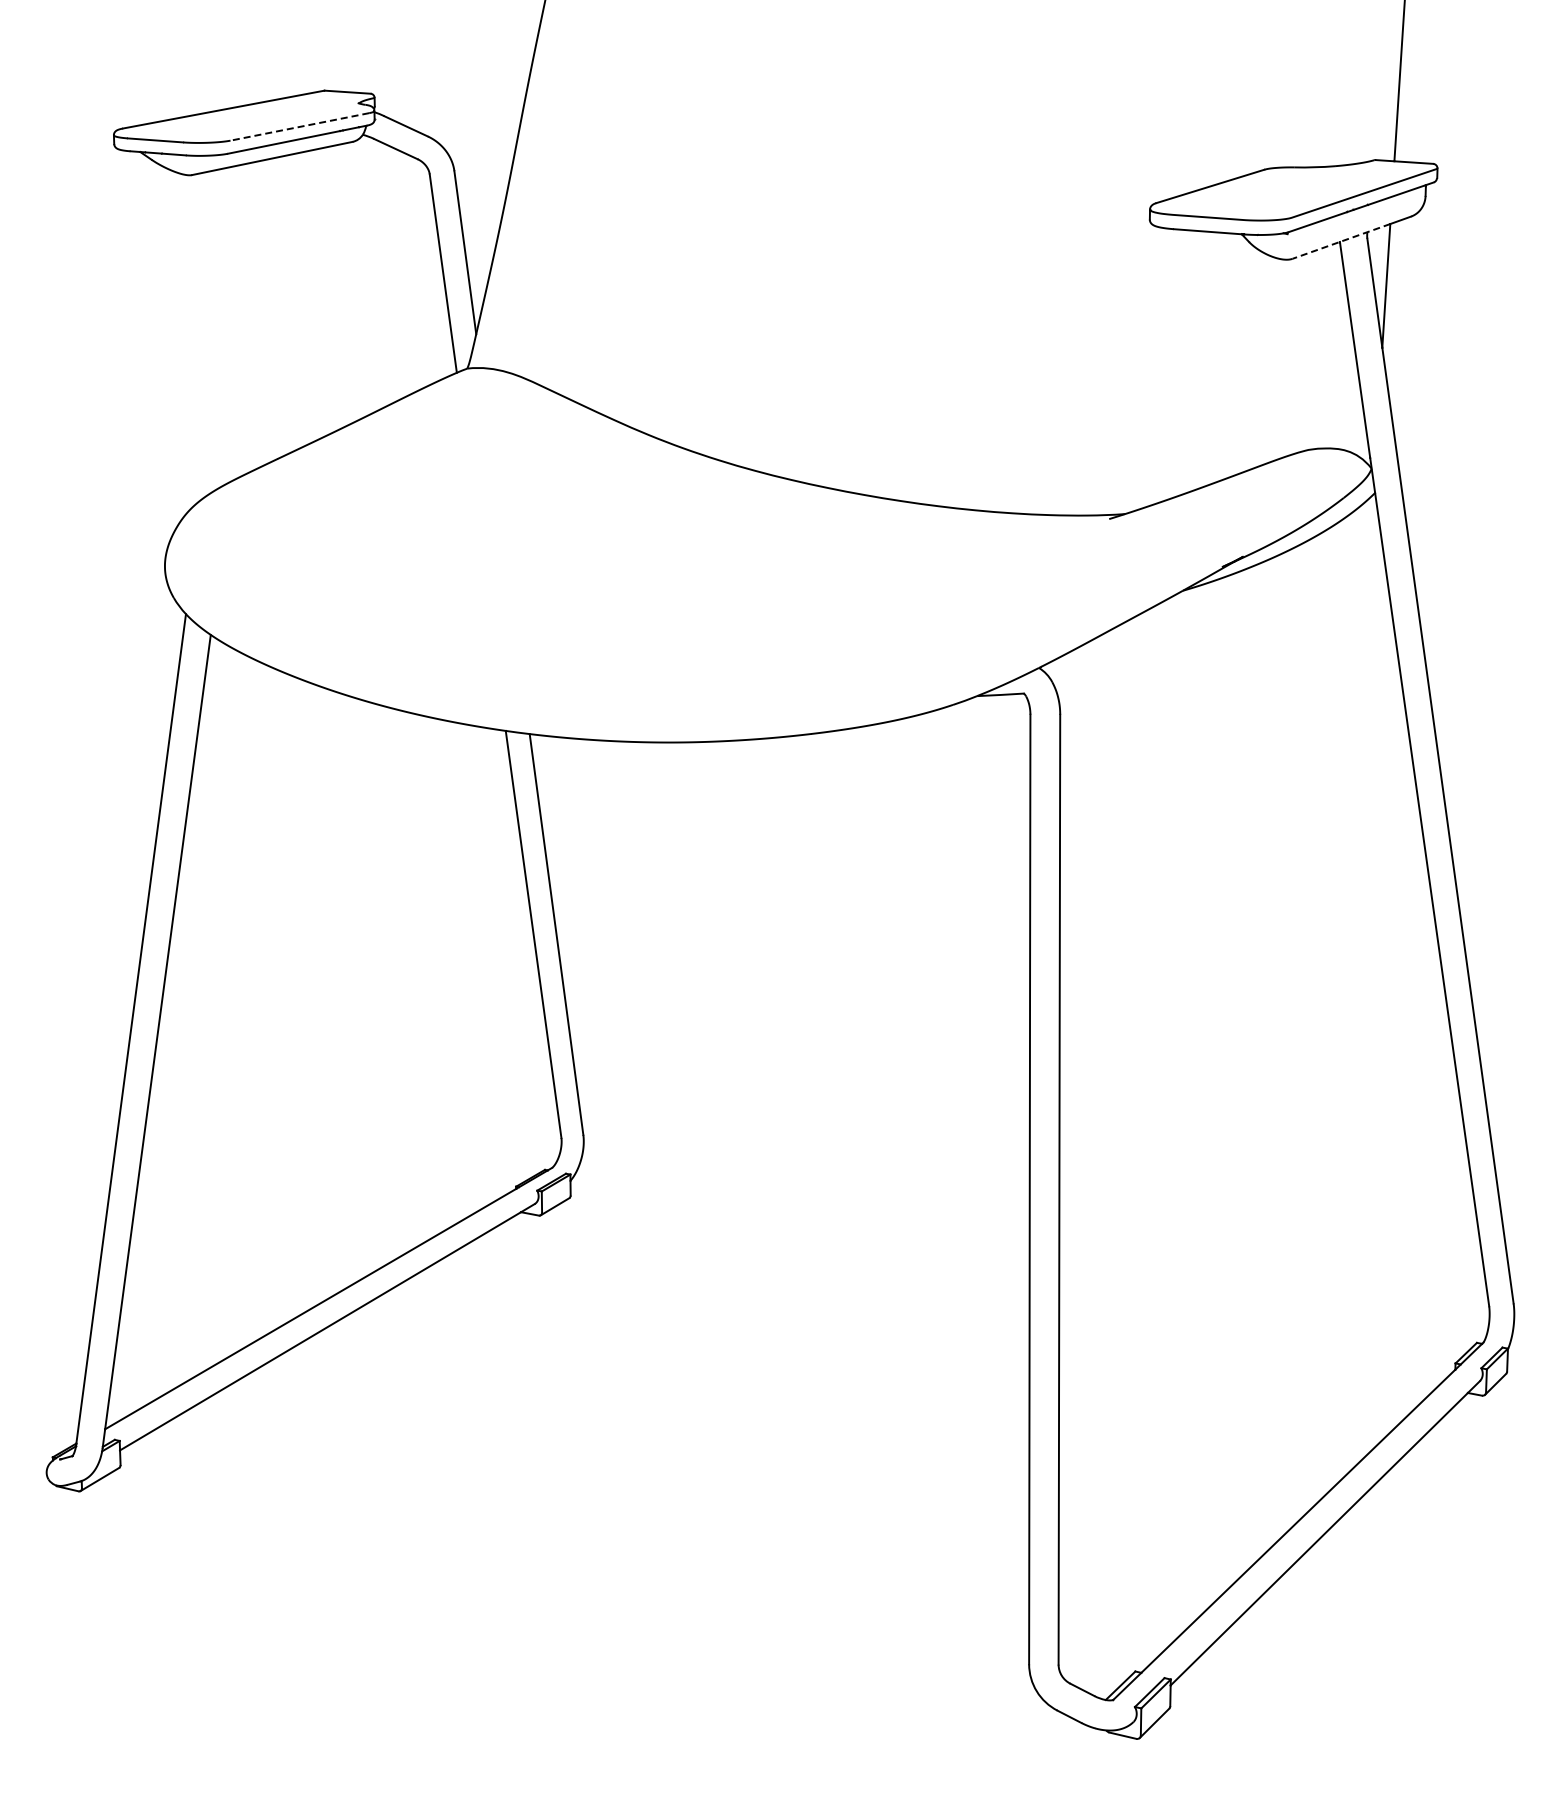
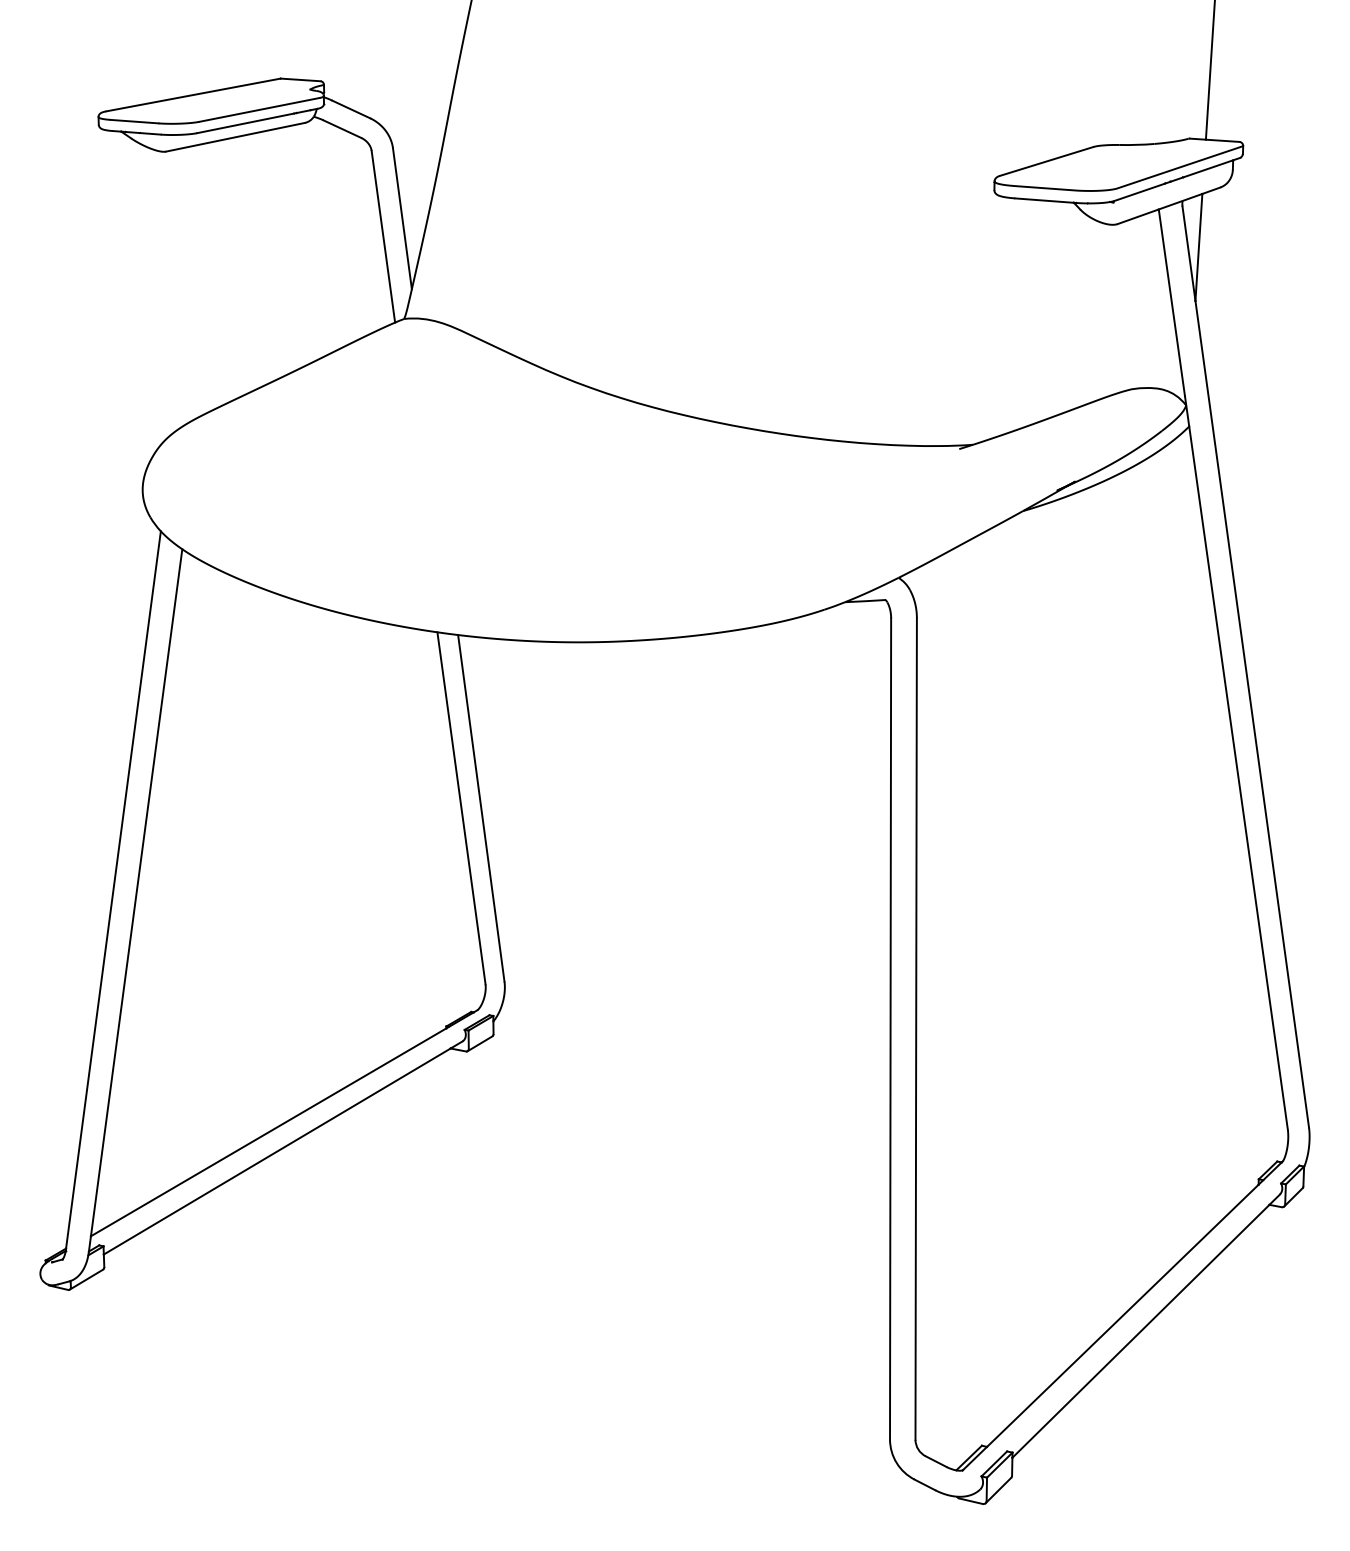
line: (299, 126) -> (259, 109), dashed -> solid
line: (1341, 241) -> (1160, 209), dashed -> solid

